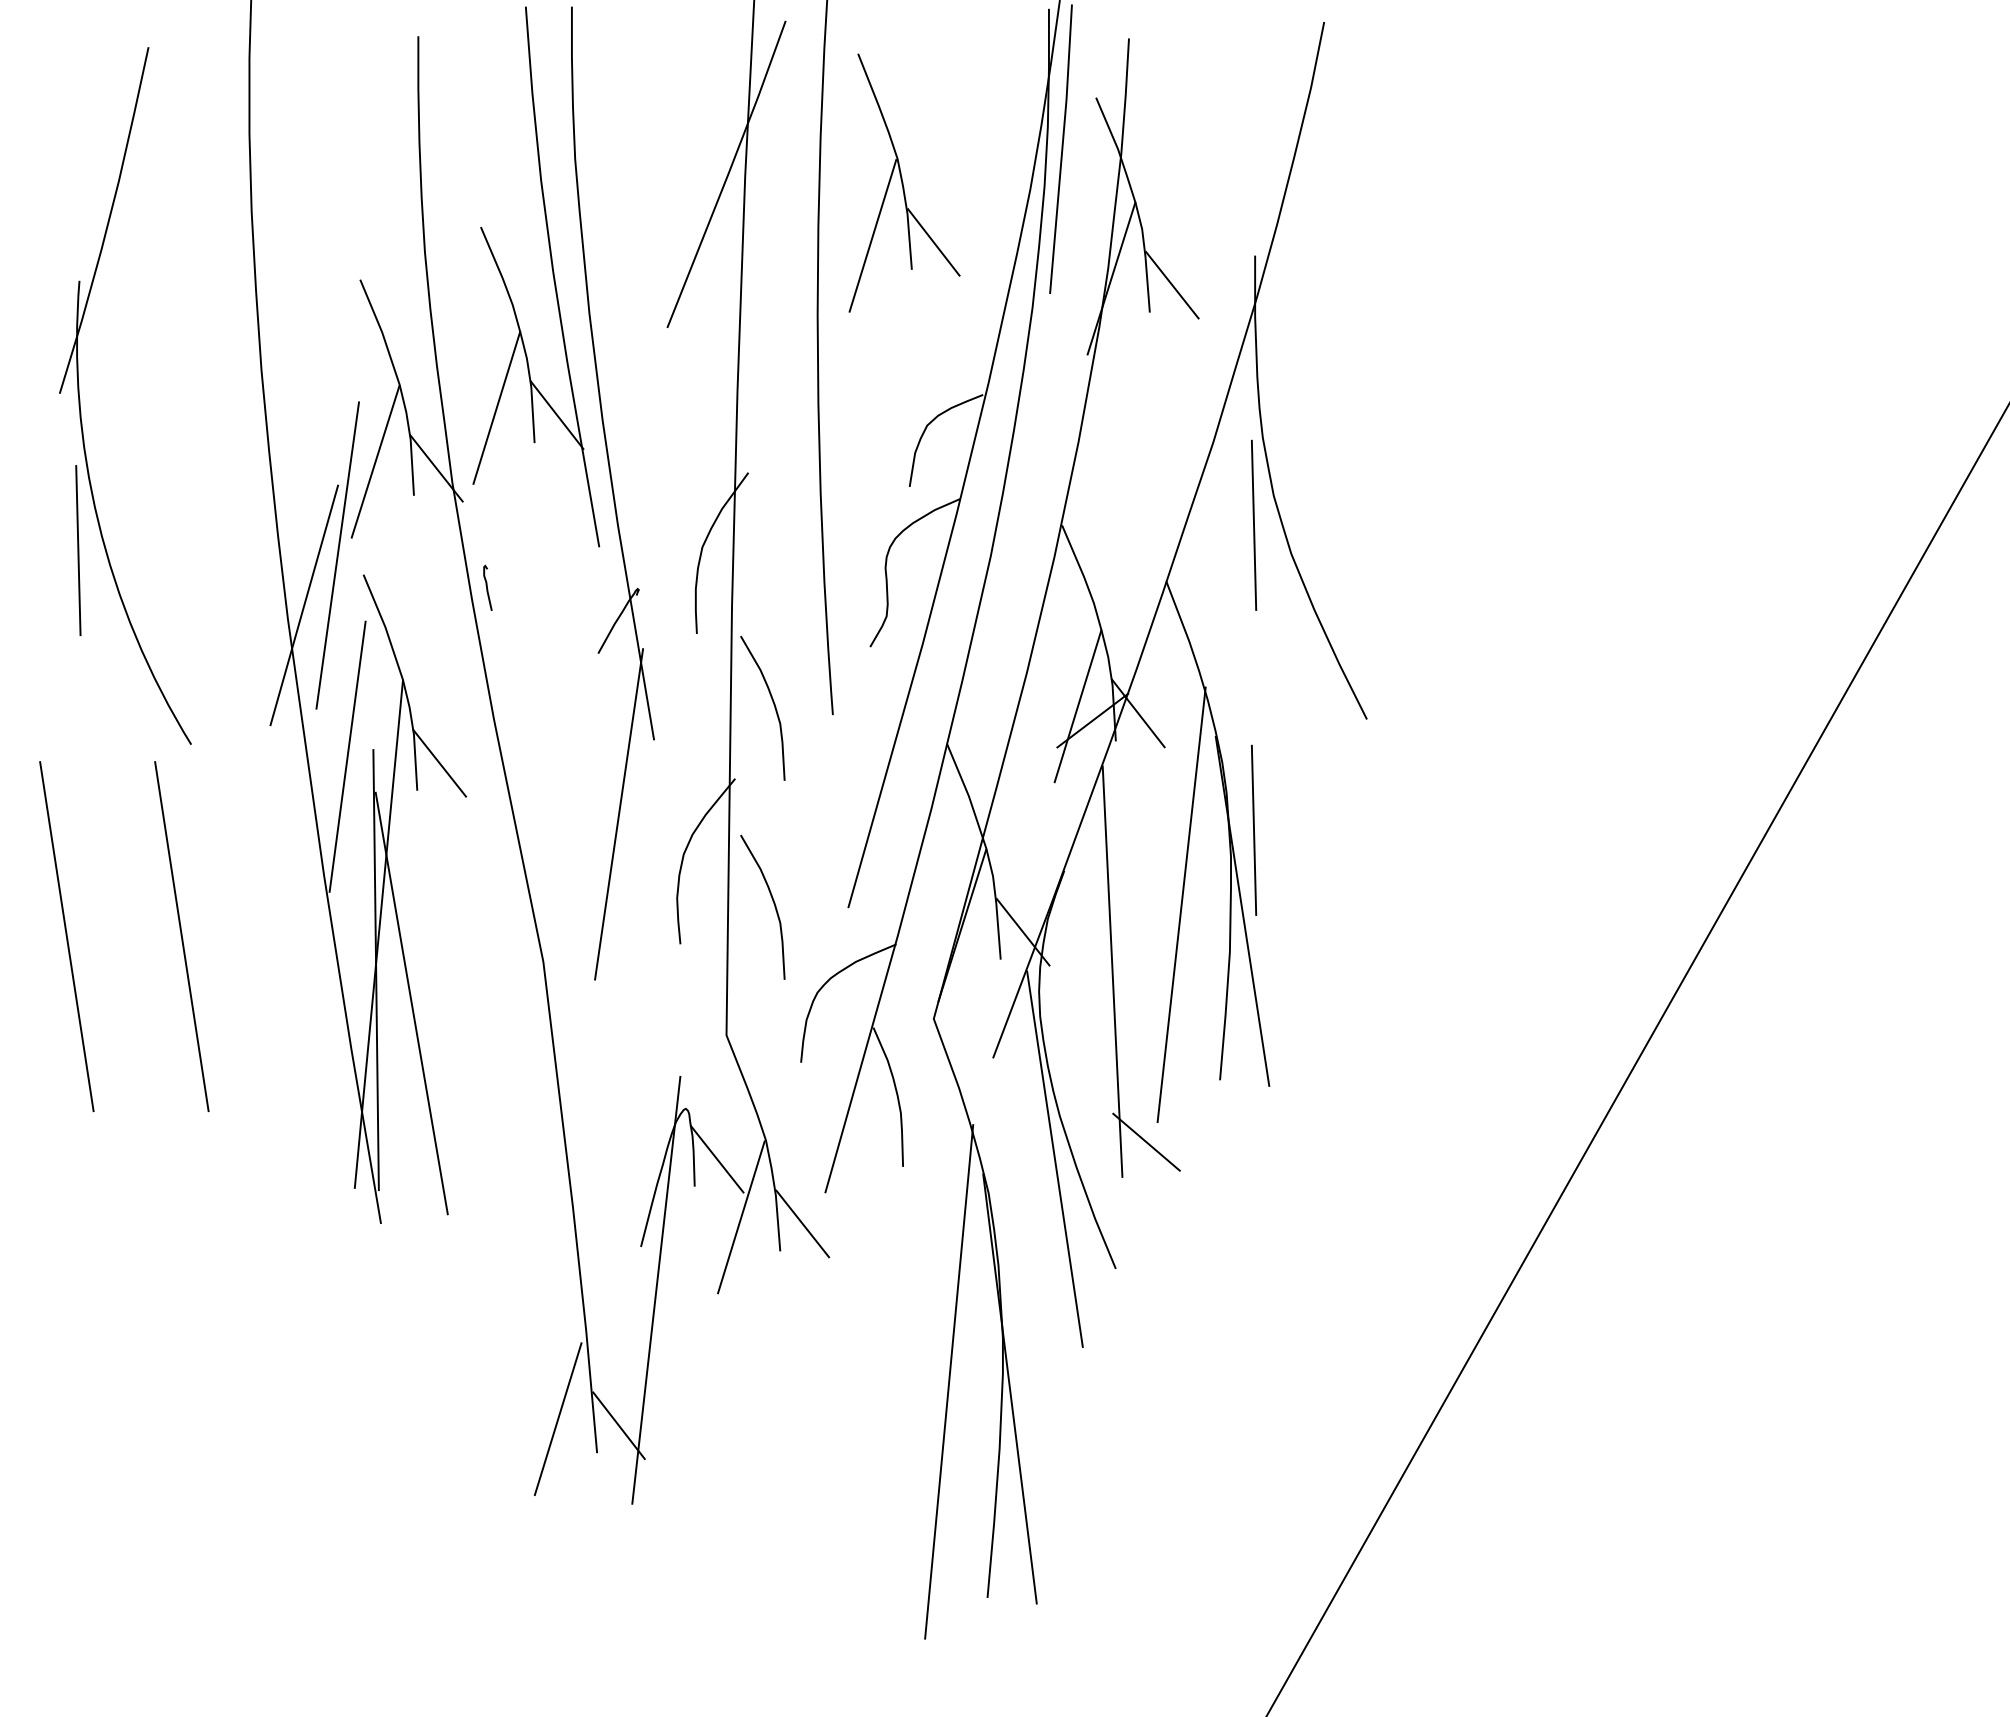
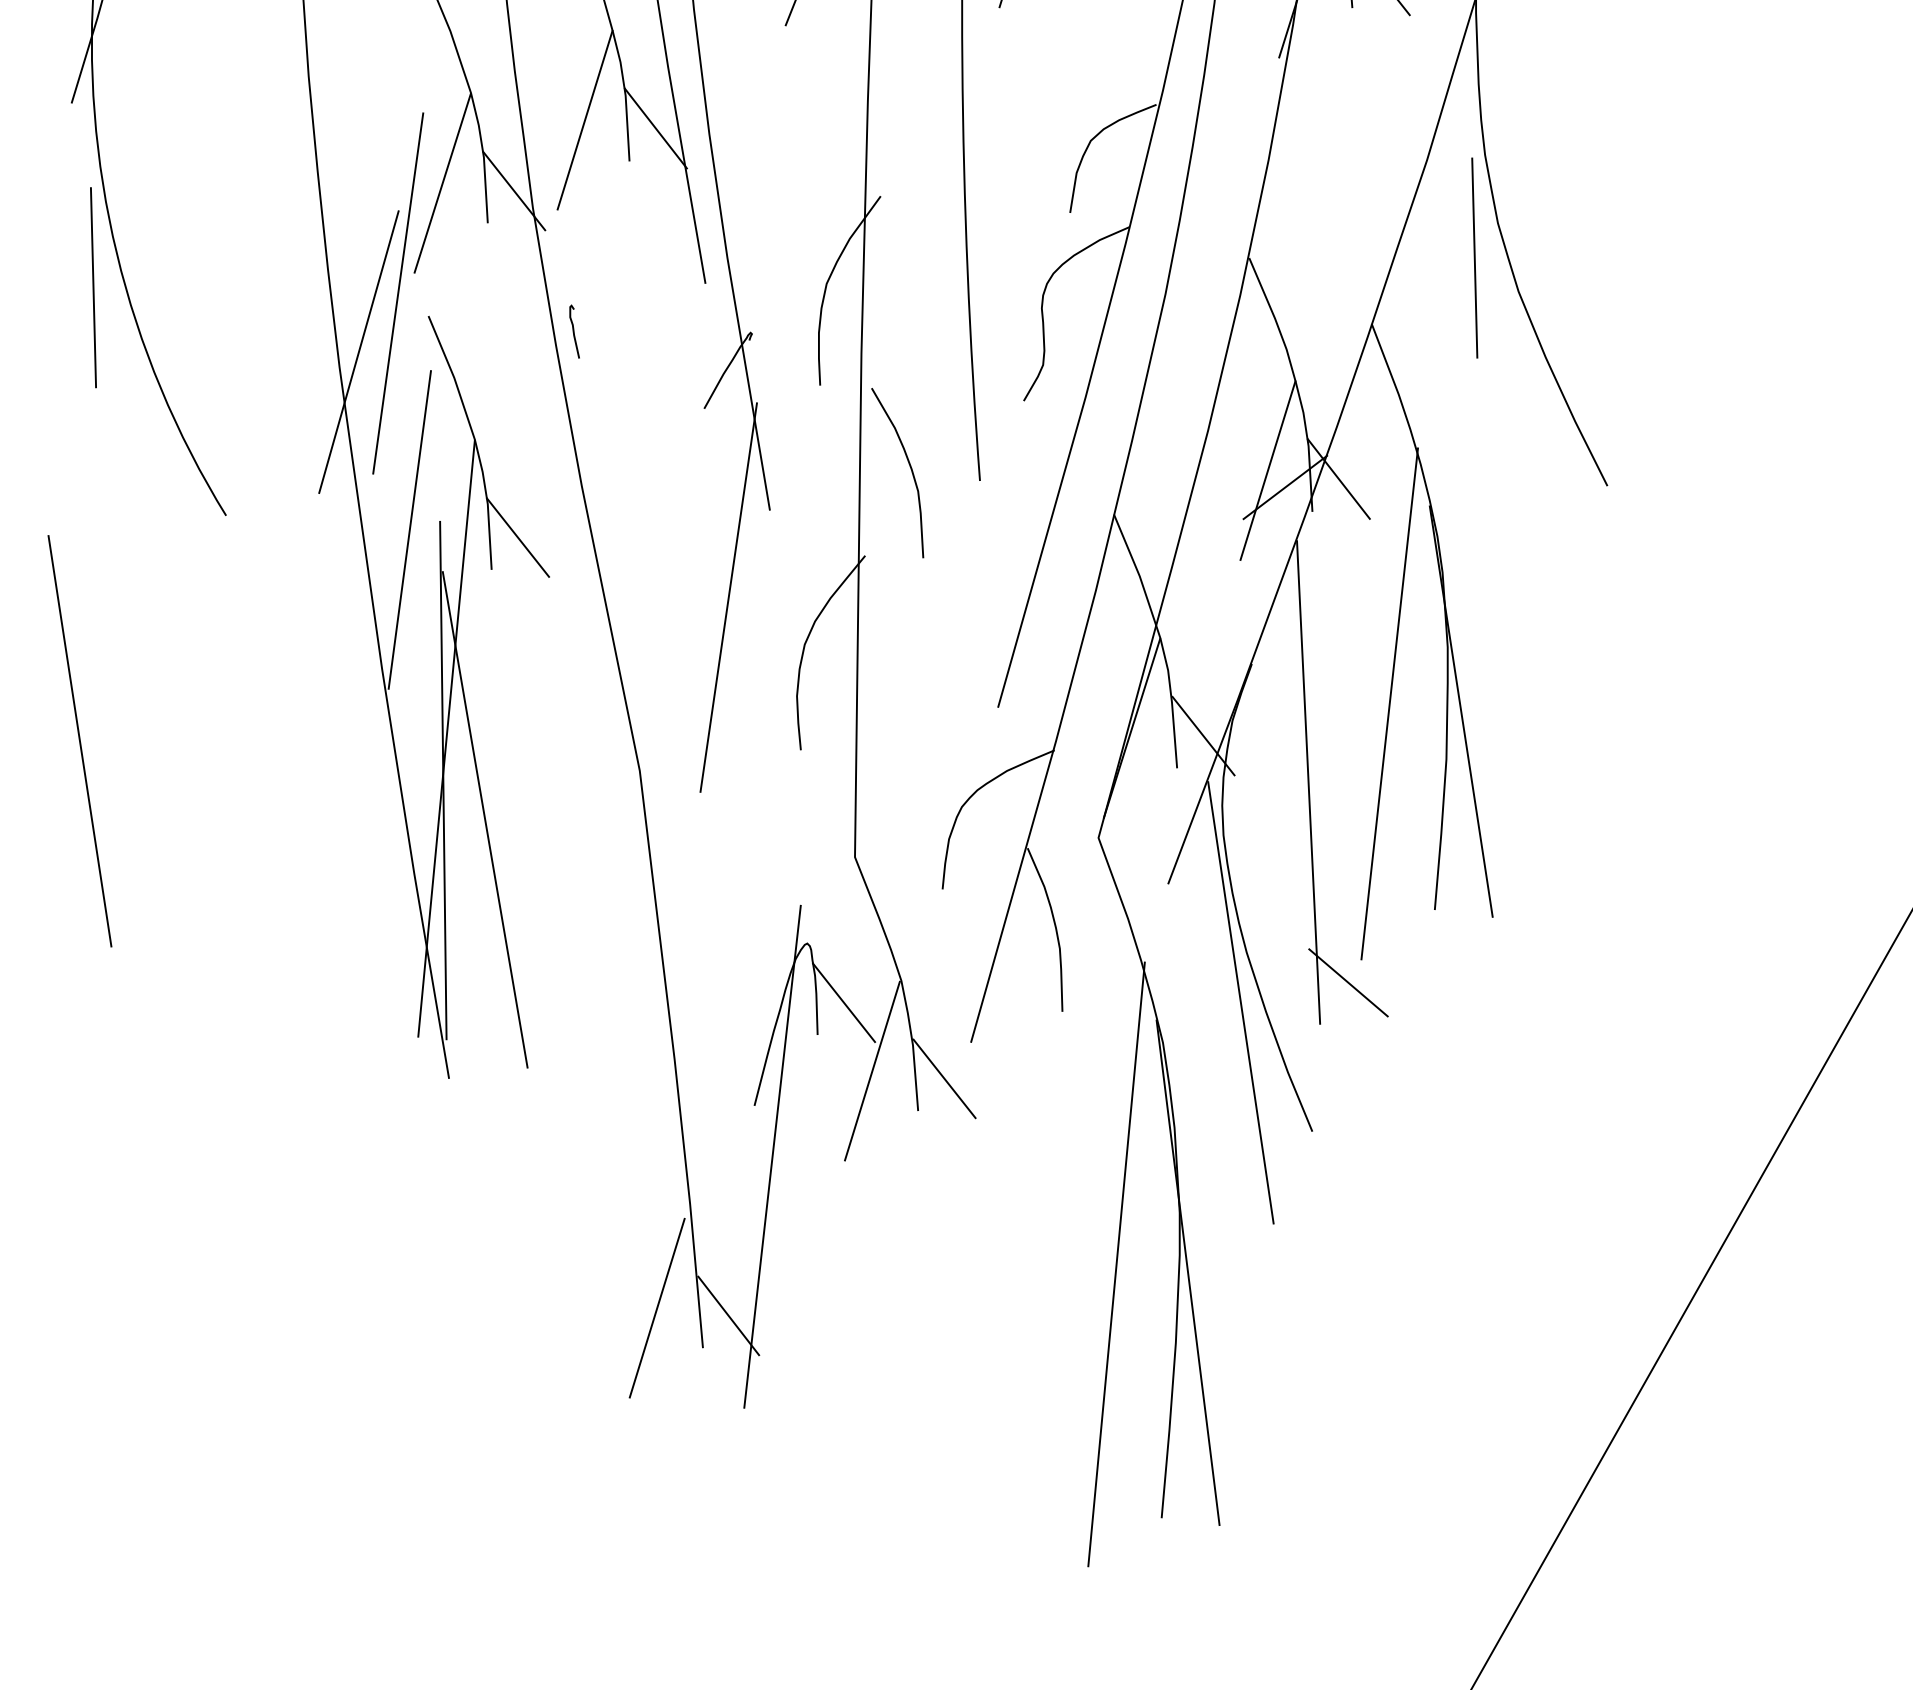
line: (1254, 829) -> (1475, 615), removed
curve: (772, 901) -> (909, 699), removed
line: (181, 936) -> (214, 741), removed

